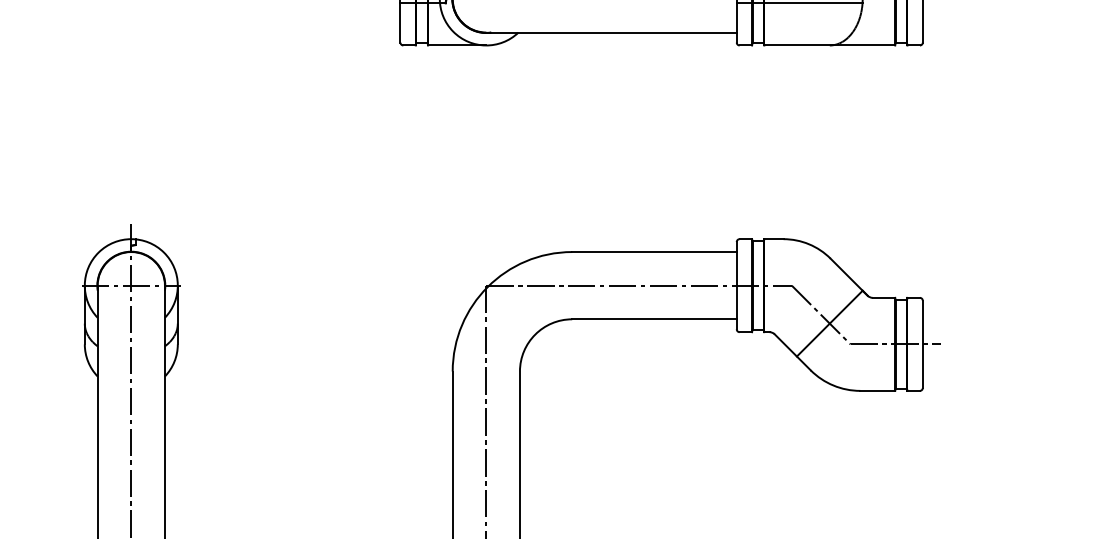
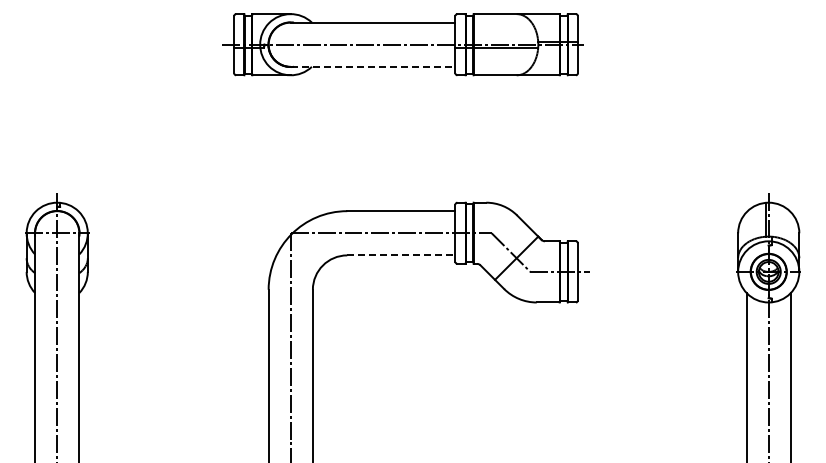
line: (612, 32) -> (373, 66), solid -> dashed
line: (654, 319) -> (401, 255), solid -> dashed

